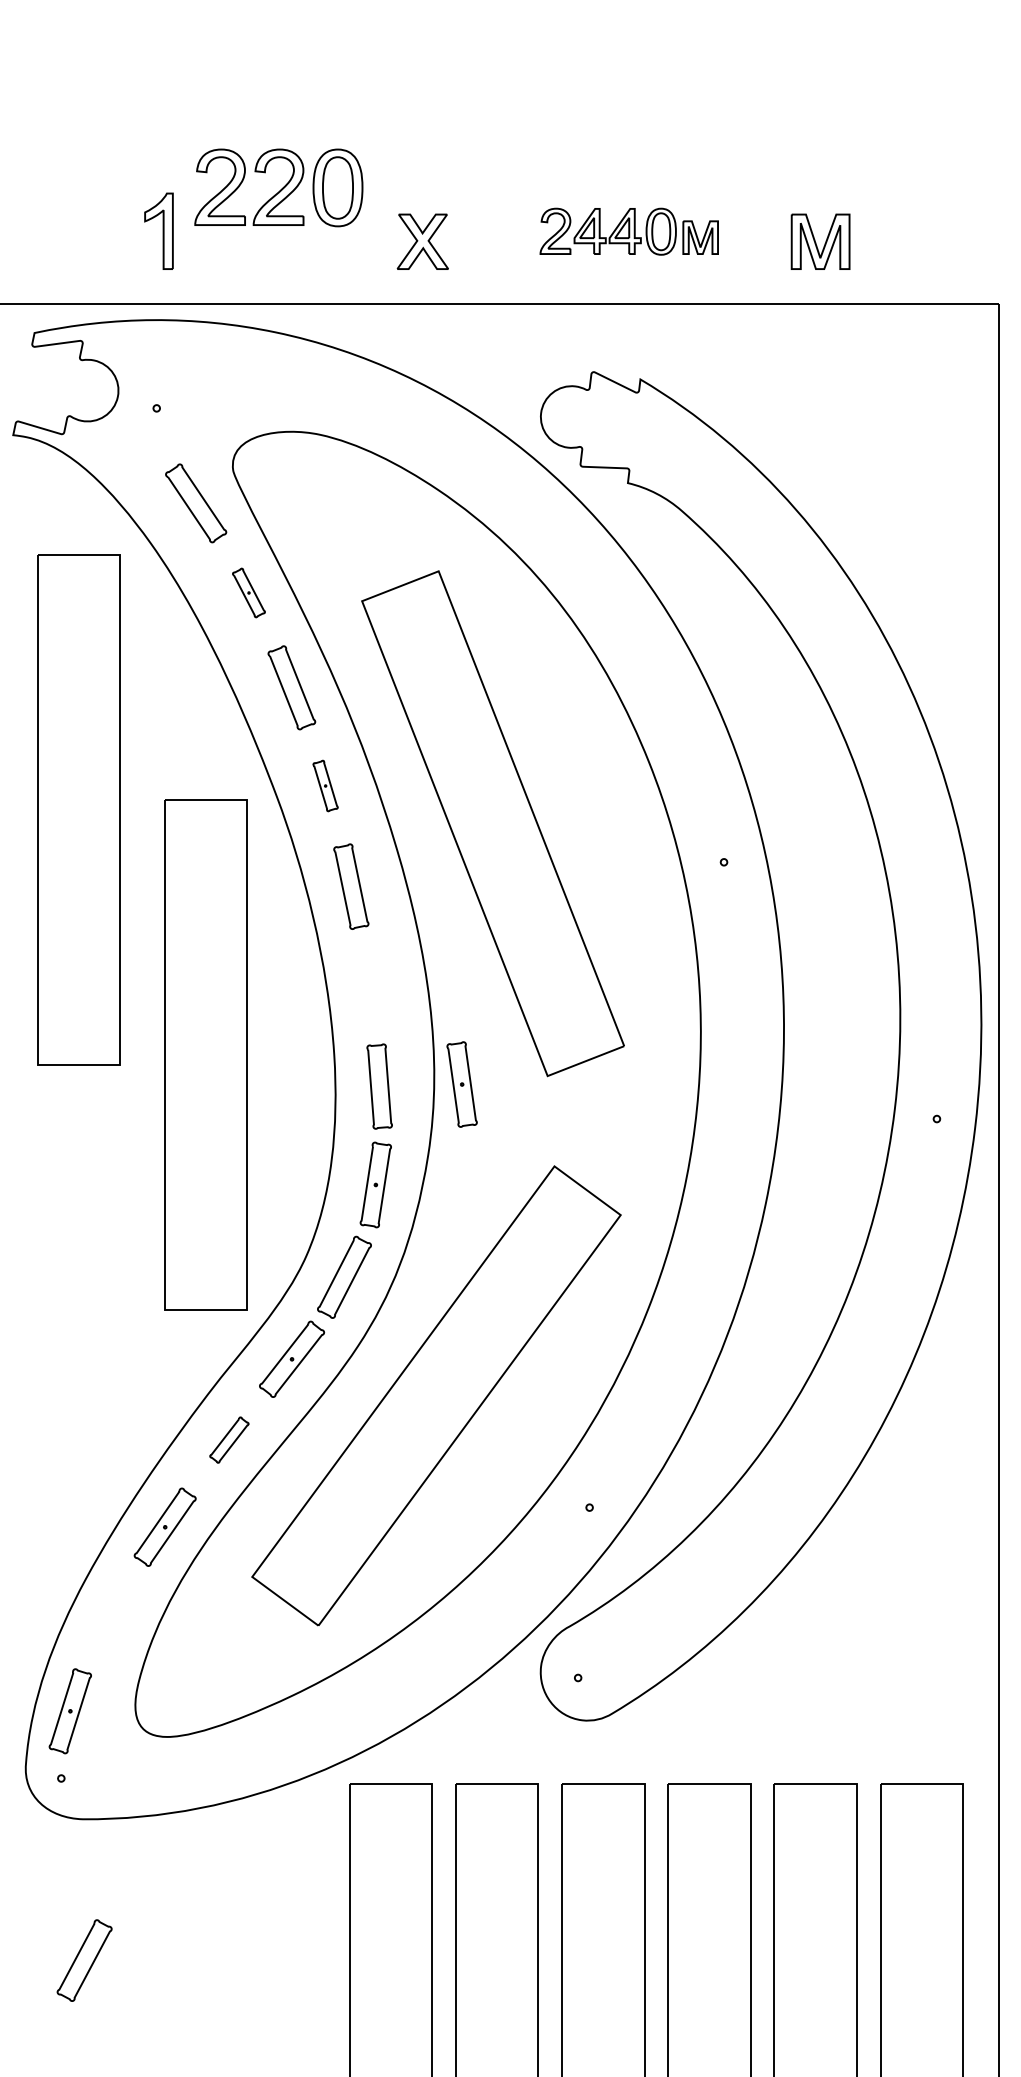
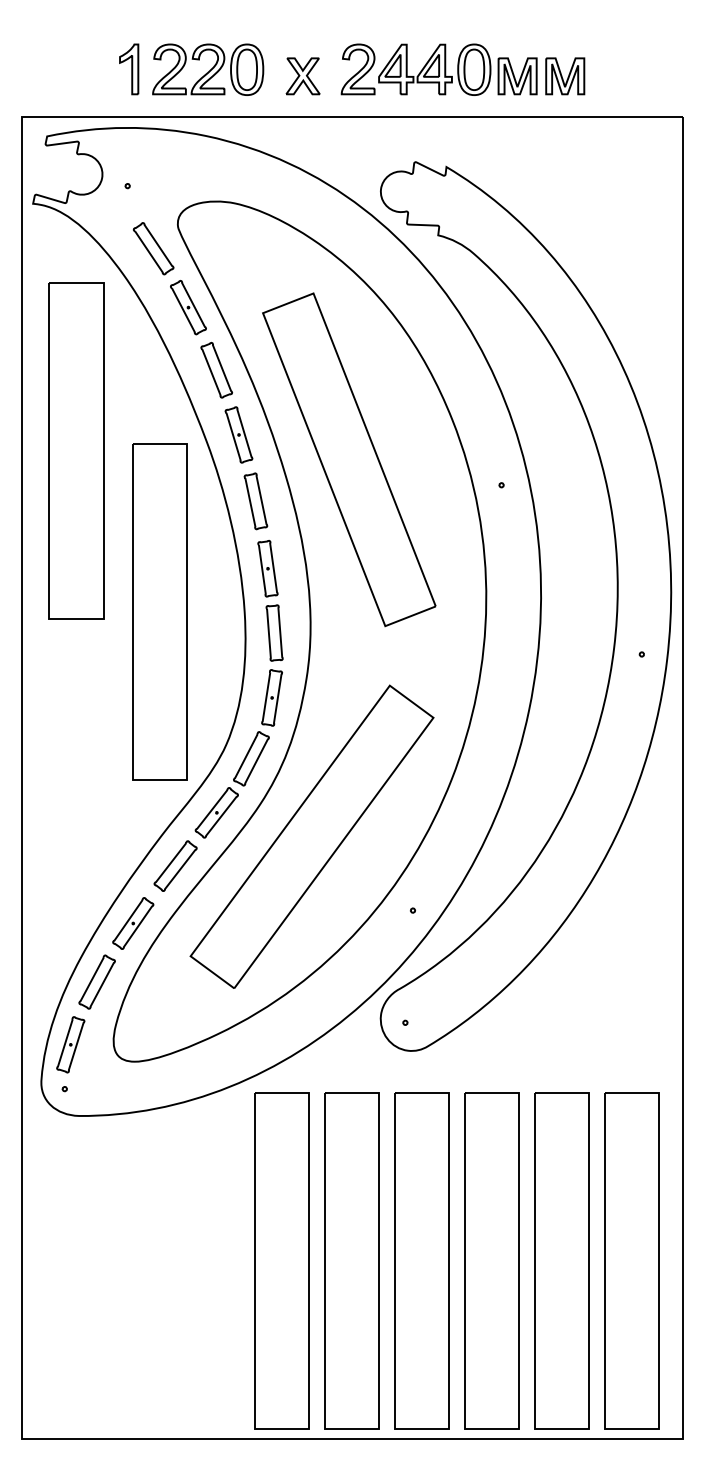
part: (279, 187) -> (208, 69), moved
part: (628, 231) -> (438, 69), size x1.67
part: (249, 592) -> (188, 307), size x1.67
part: (324, 785) -> (238, 434), size x1.67
part: (461, 1084) -> (267, 568), moved
part: (229, 1439) -> (175, 865), size x1.67
part: (83, 1959) -> (96, 981), moved

